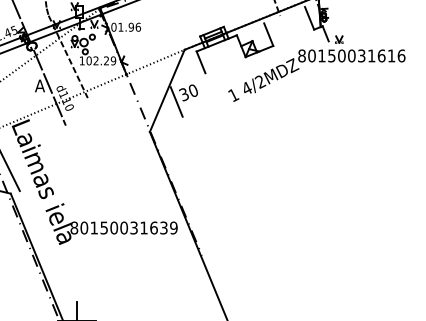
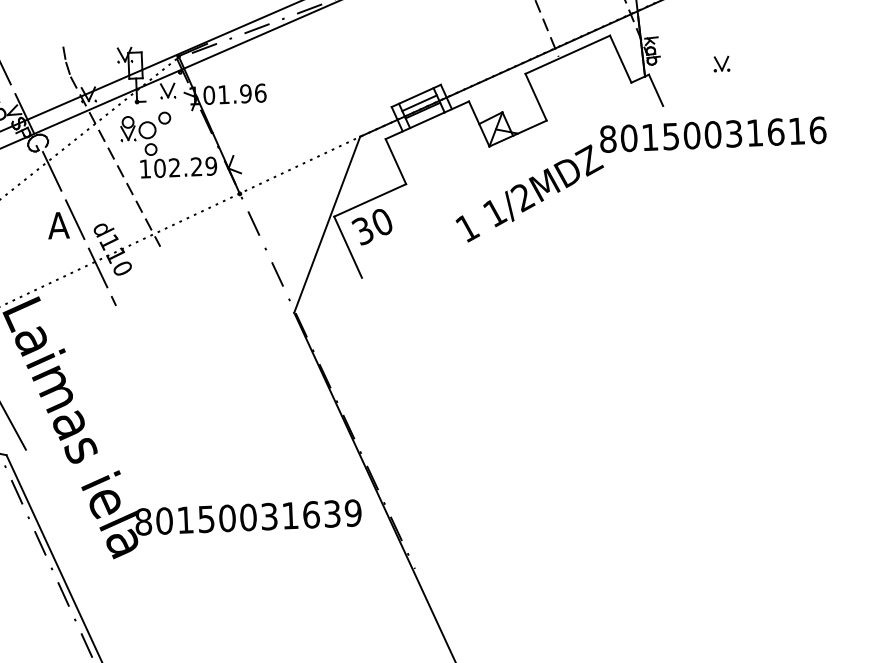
line: (284, 14) -> (567, 53), added
part: (339, 39) -> (722, 63), moved
line: (187, 80) -> (368, 201), added
text: (246, 88) -> (493, 212), 4/2MDZ -> 1/2MDZ

